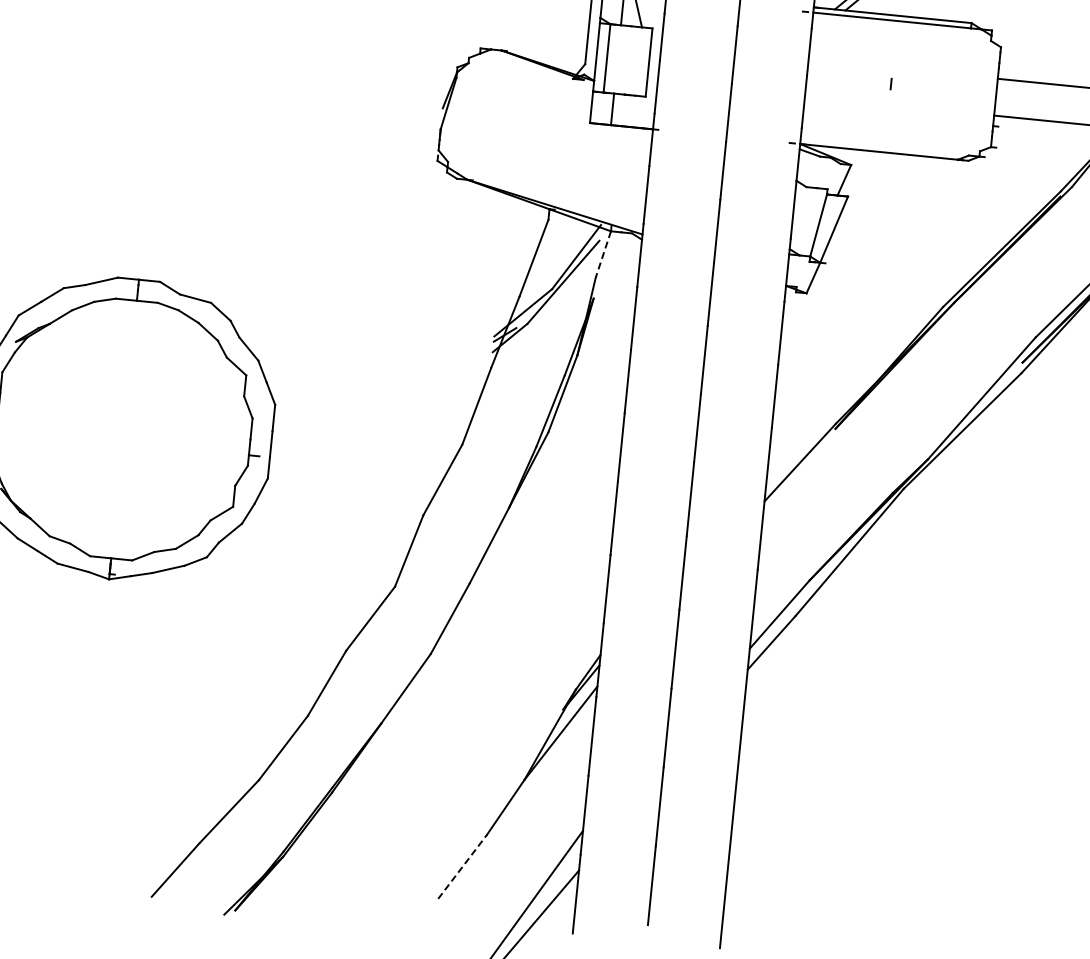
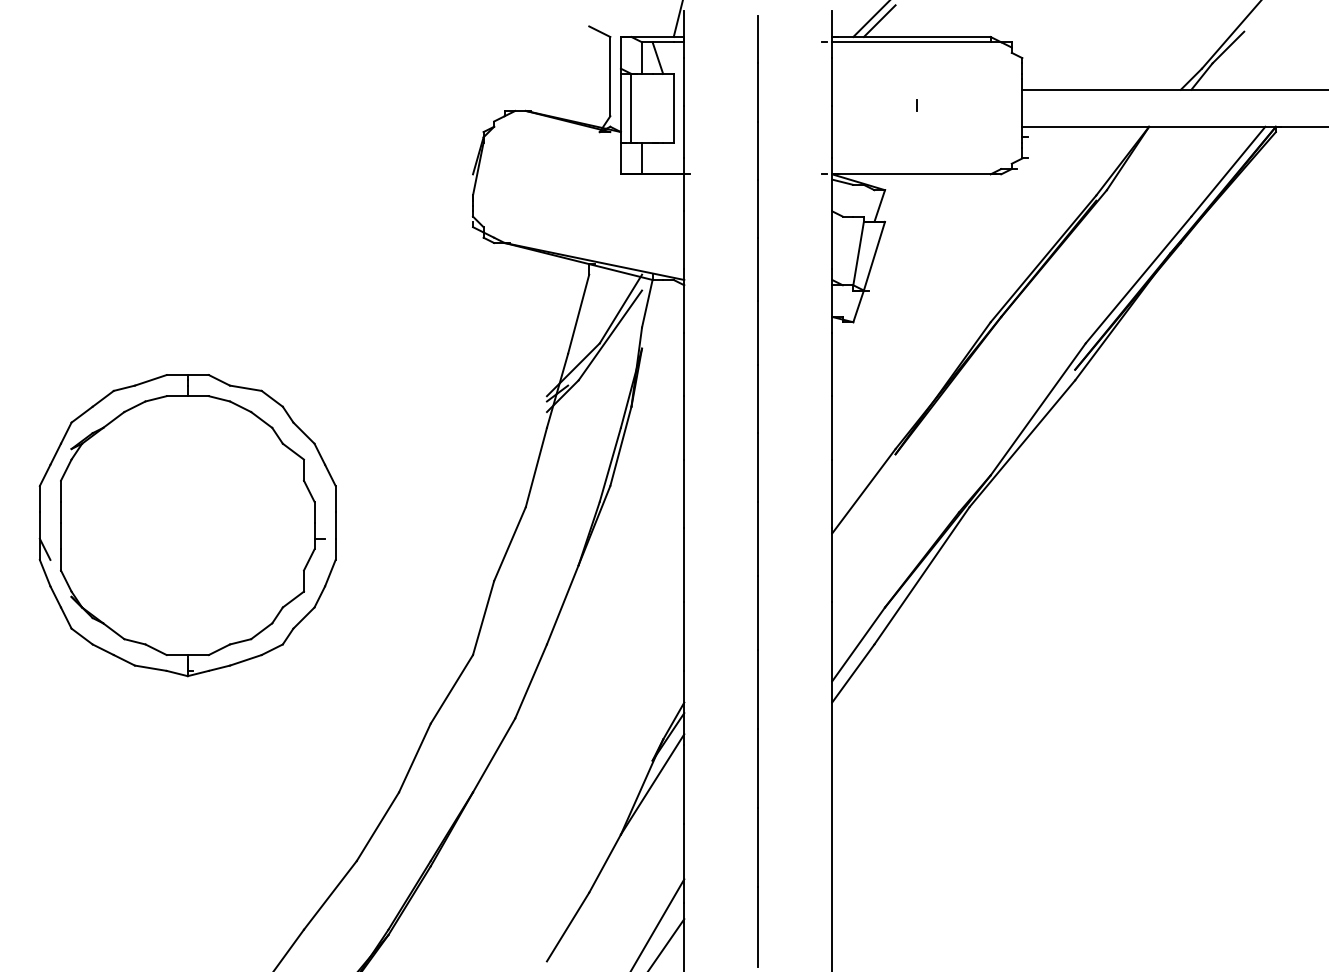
line: (603, 255) -> (647, 304), dashed -> solid
line: (463, 866) -> (568, 926), dashed -> solid

